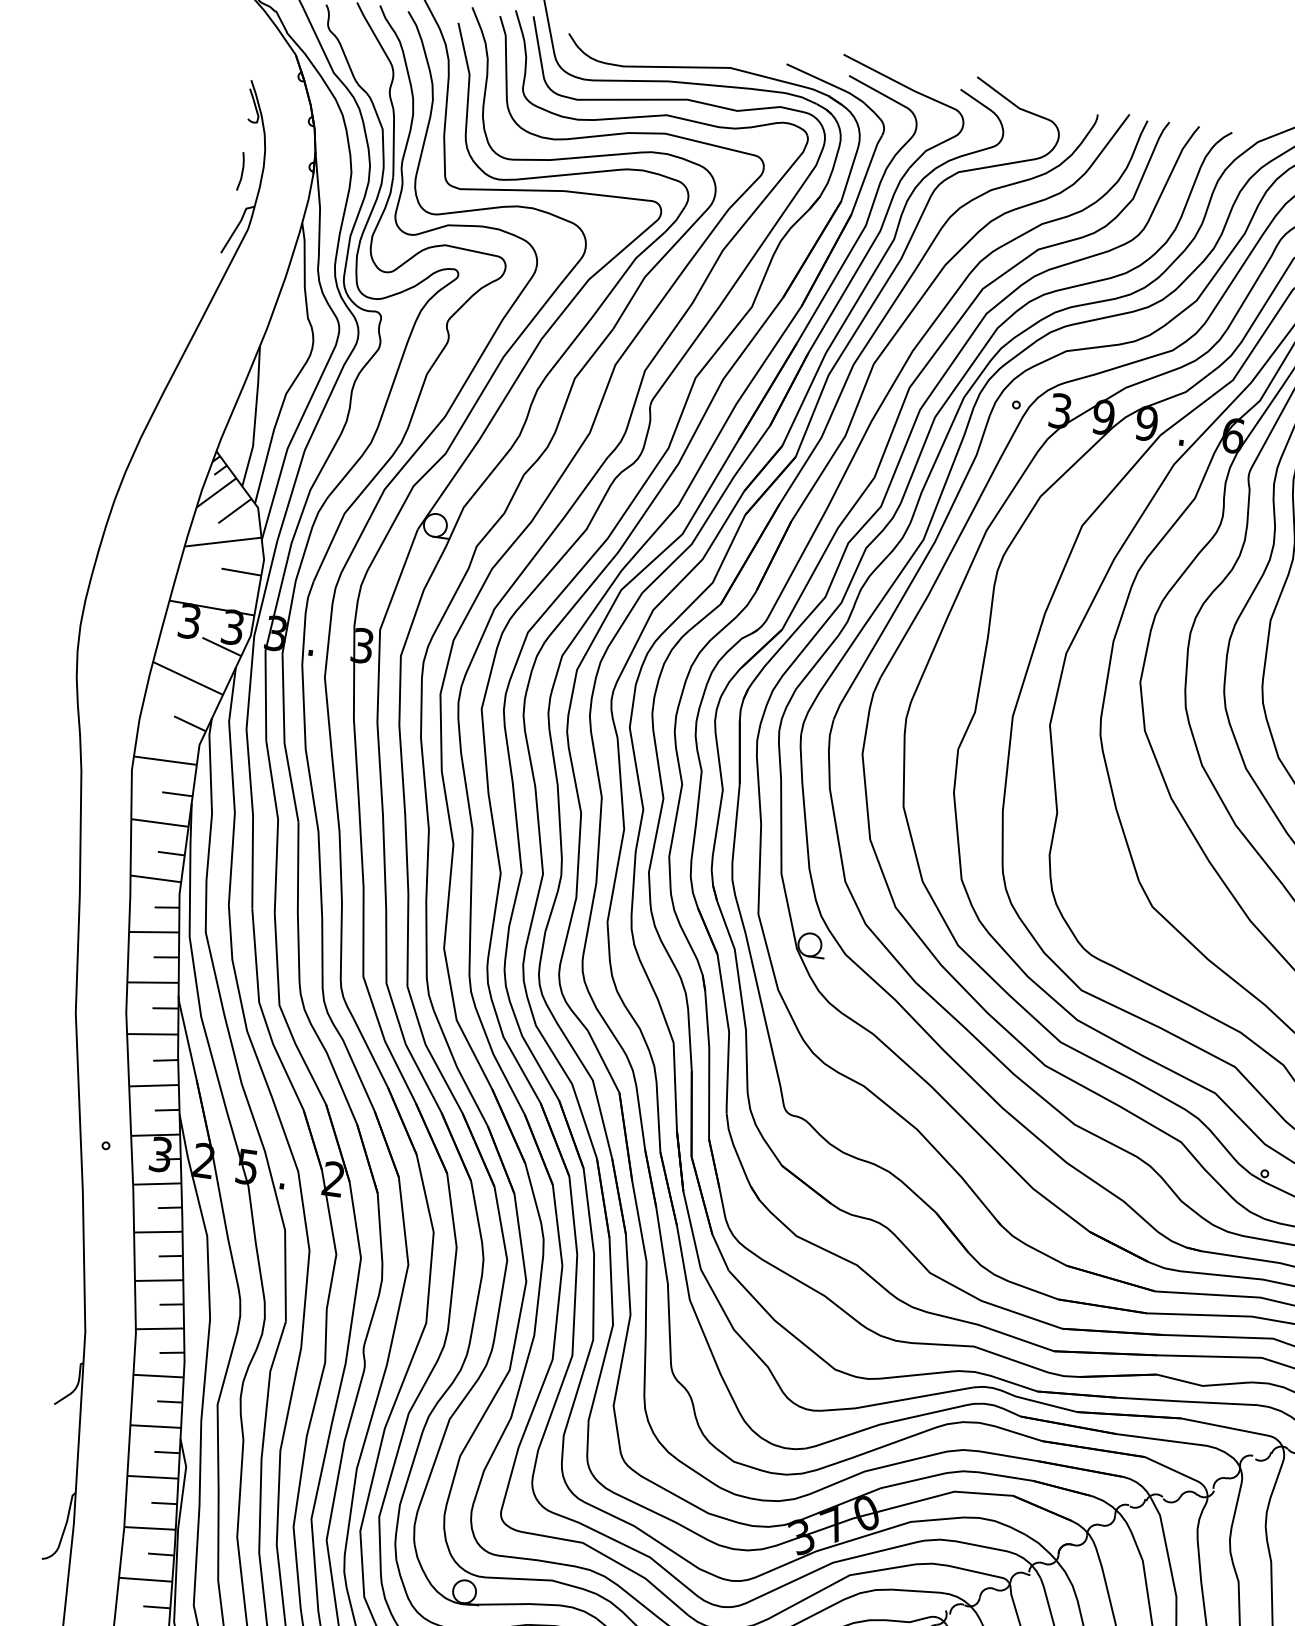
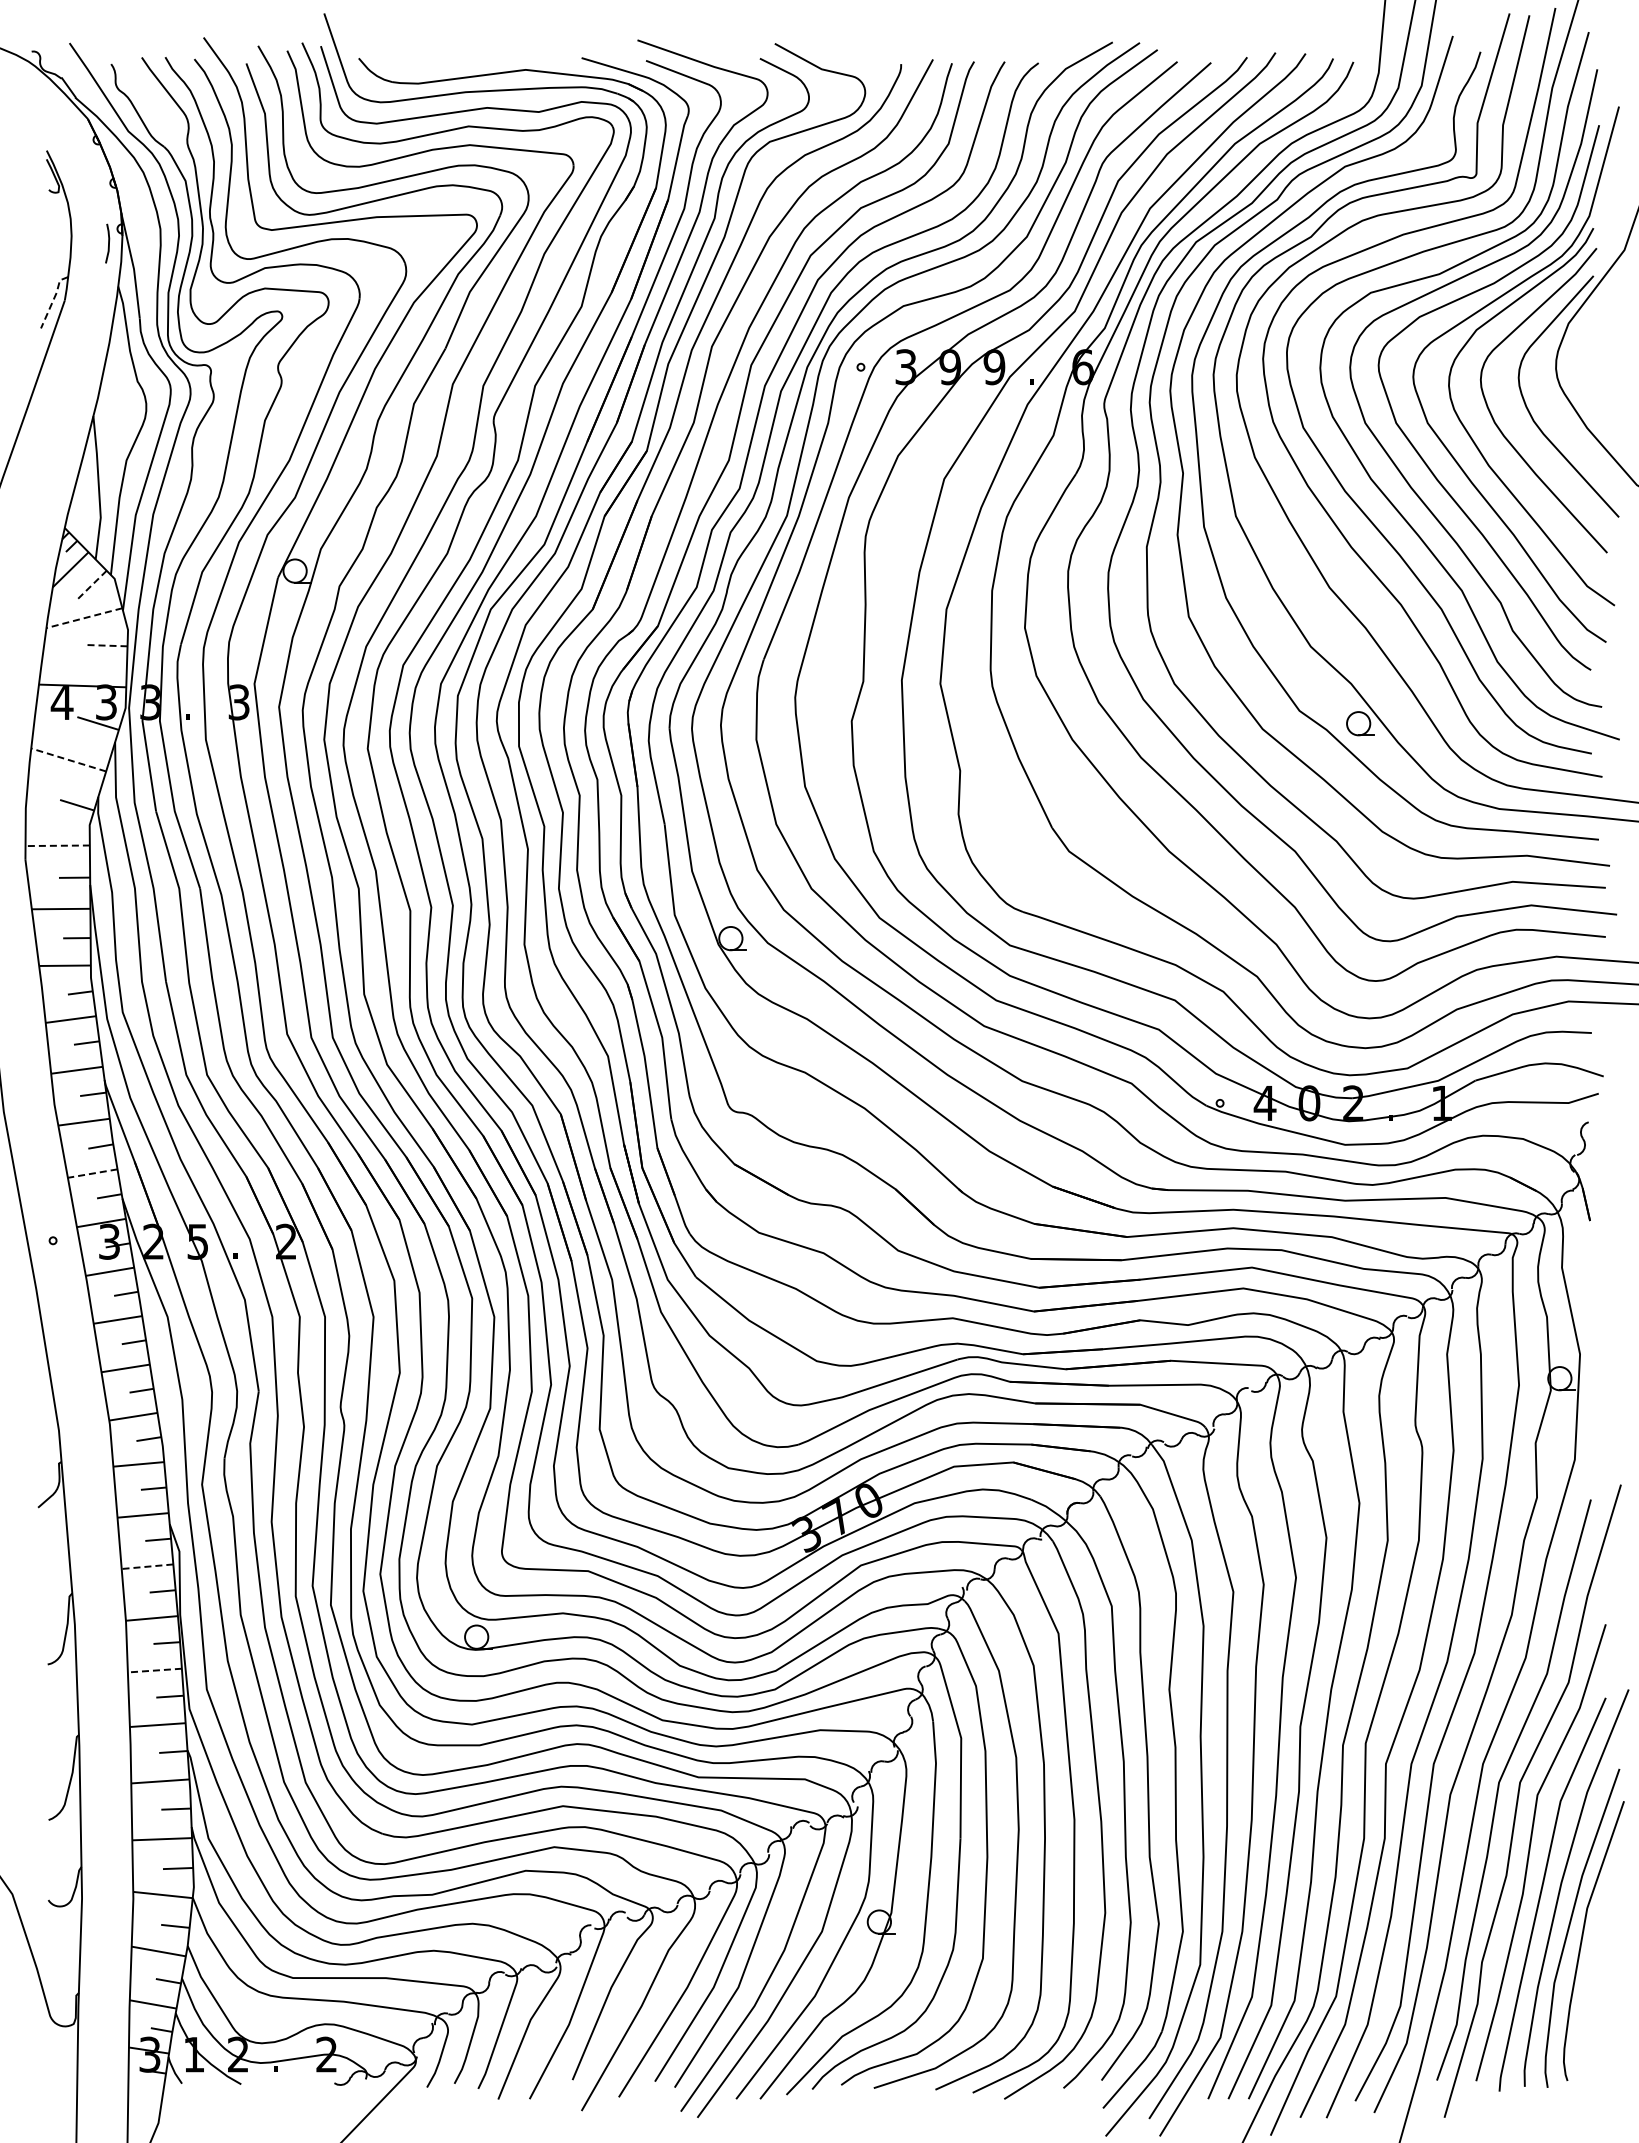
curve: (242, 171) -> (108, 243), moved
line: (237, 226) -> (53, 299), solid -> dashed
line: (234, 511) -> (91, 585), solid -> dashed
line: (222, 542) -> (83, 618), solid -> dashed
line: (240, 571) -> (106, 645), solid -> dashed
text: (189, 621) -> (61, 702), 3 -> 4
line: (187, 677) -> (68, 759), solid -> dashed
line: (165, 760) -> (57, 845), solid -> dashed
line: (153, 1085) -> (92, 1173), solid -> dashed
line: (152, 1477) -> (147, 1566), solid -> dashed
line: (145, 1579) -> (154, 1670), solid -> dashed

